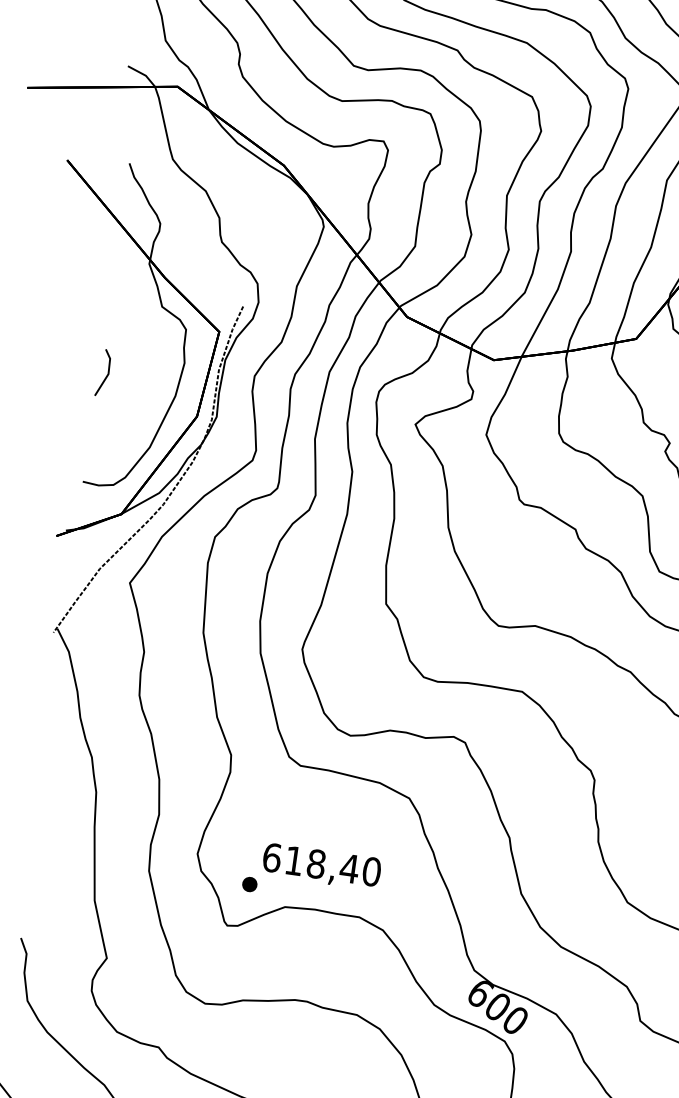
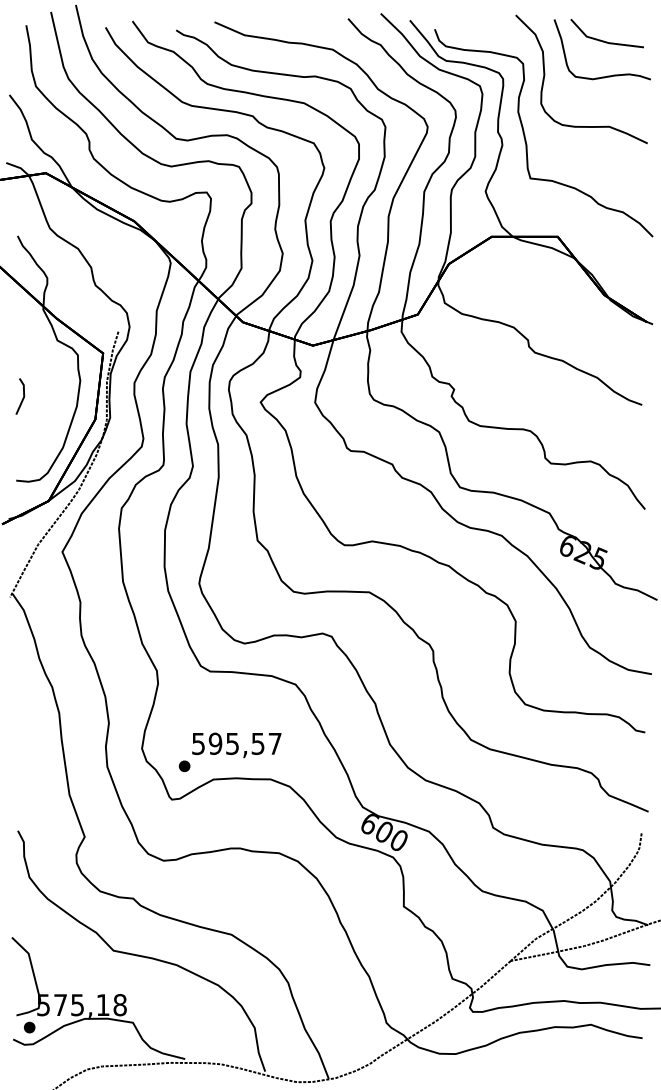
text: (321, 864) -> (236, 743), 618,40 -> 595,57

